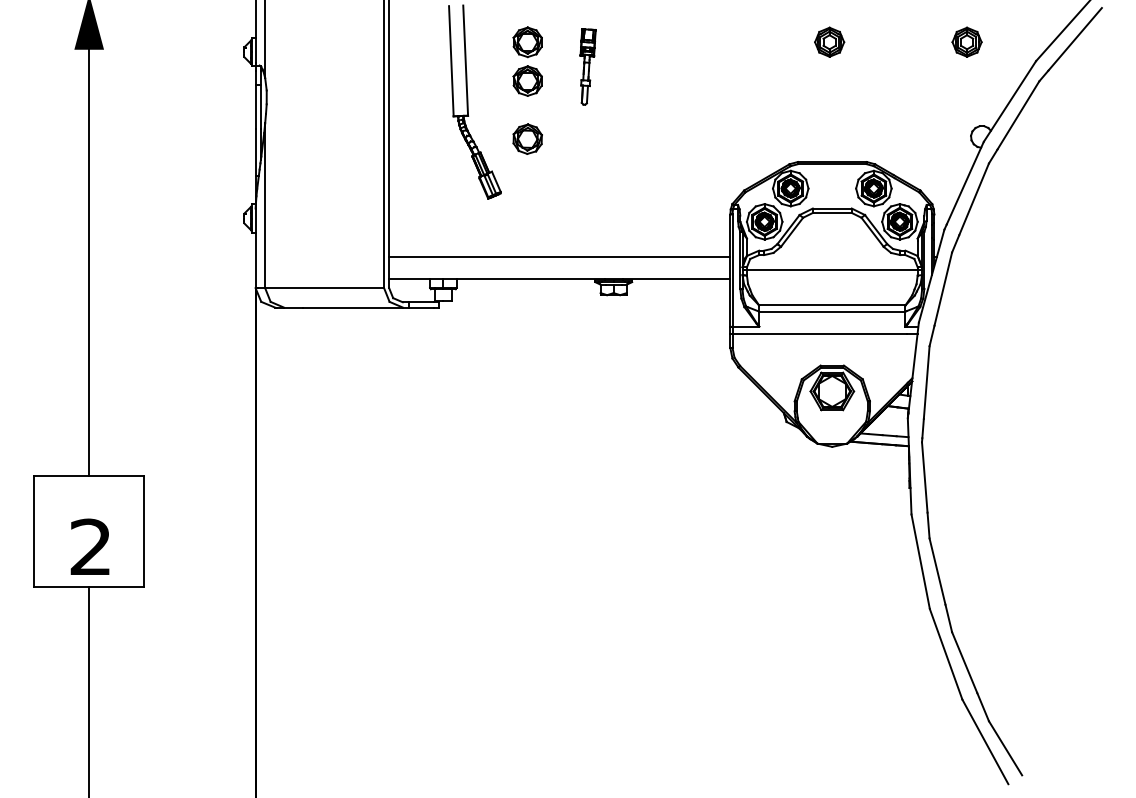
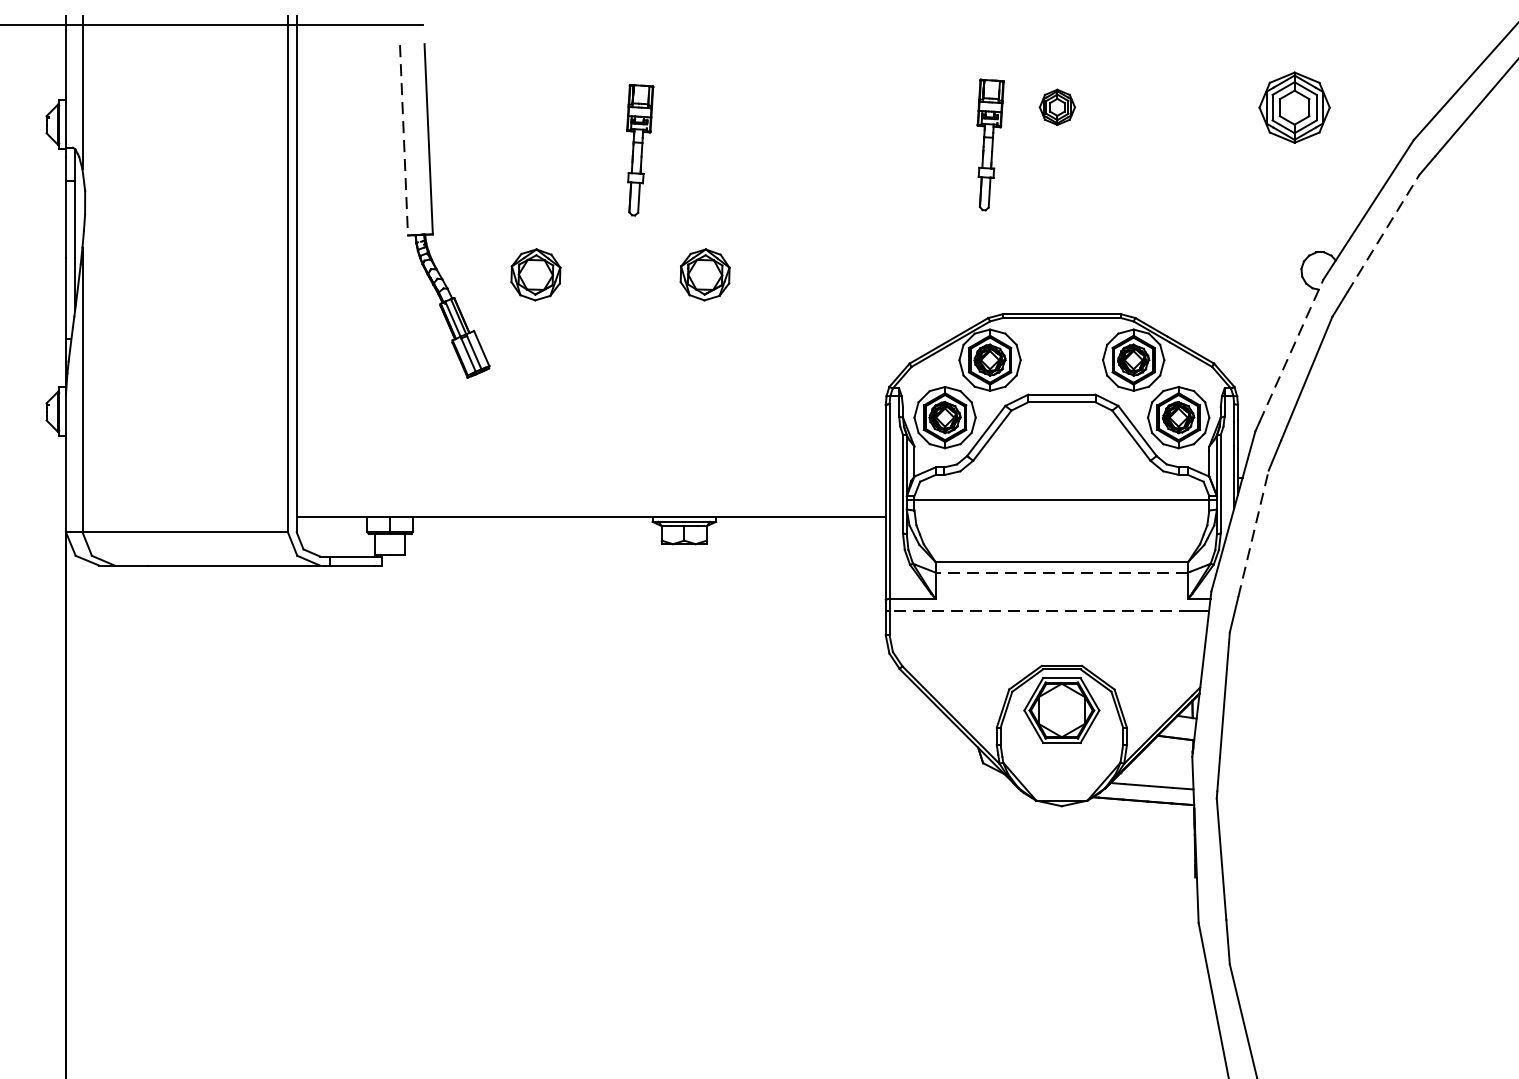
part: (829, 41) -> (1057, 106), size x0.7
part: (966, 41) -> (1293, 106), size x1.4
line: (451, 61) -> (404, 140), solid -> dashed
part: (527, 61) -> (535, 140), removed
part: (790, 63) -> (989, 144), added
line: (1018, 115) -> (1383, 233), solid -> dashed
part: (625, 138) -> (704, 273), added
line: (965, 182) -> (1291, 349), solid -> dashed
line: (559, 256) -> (590, 477), removed
line: (943, 289) -> (1253, 534), solid -> dashed
line: (831, 311) -> (1060, 572), solid -> dashed
line: (819, 333) -> (1039, 610), solid -> dashed

